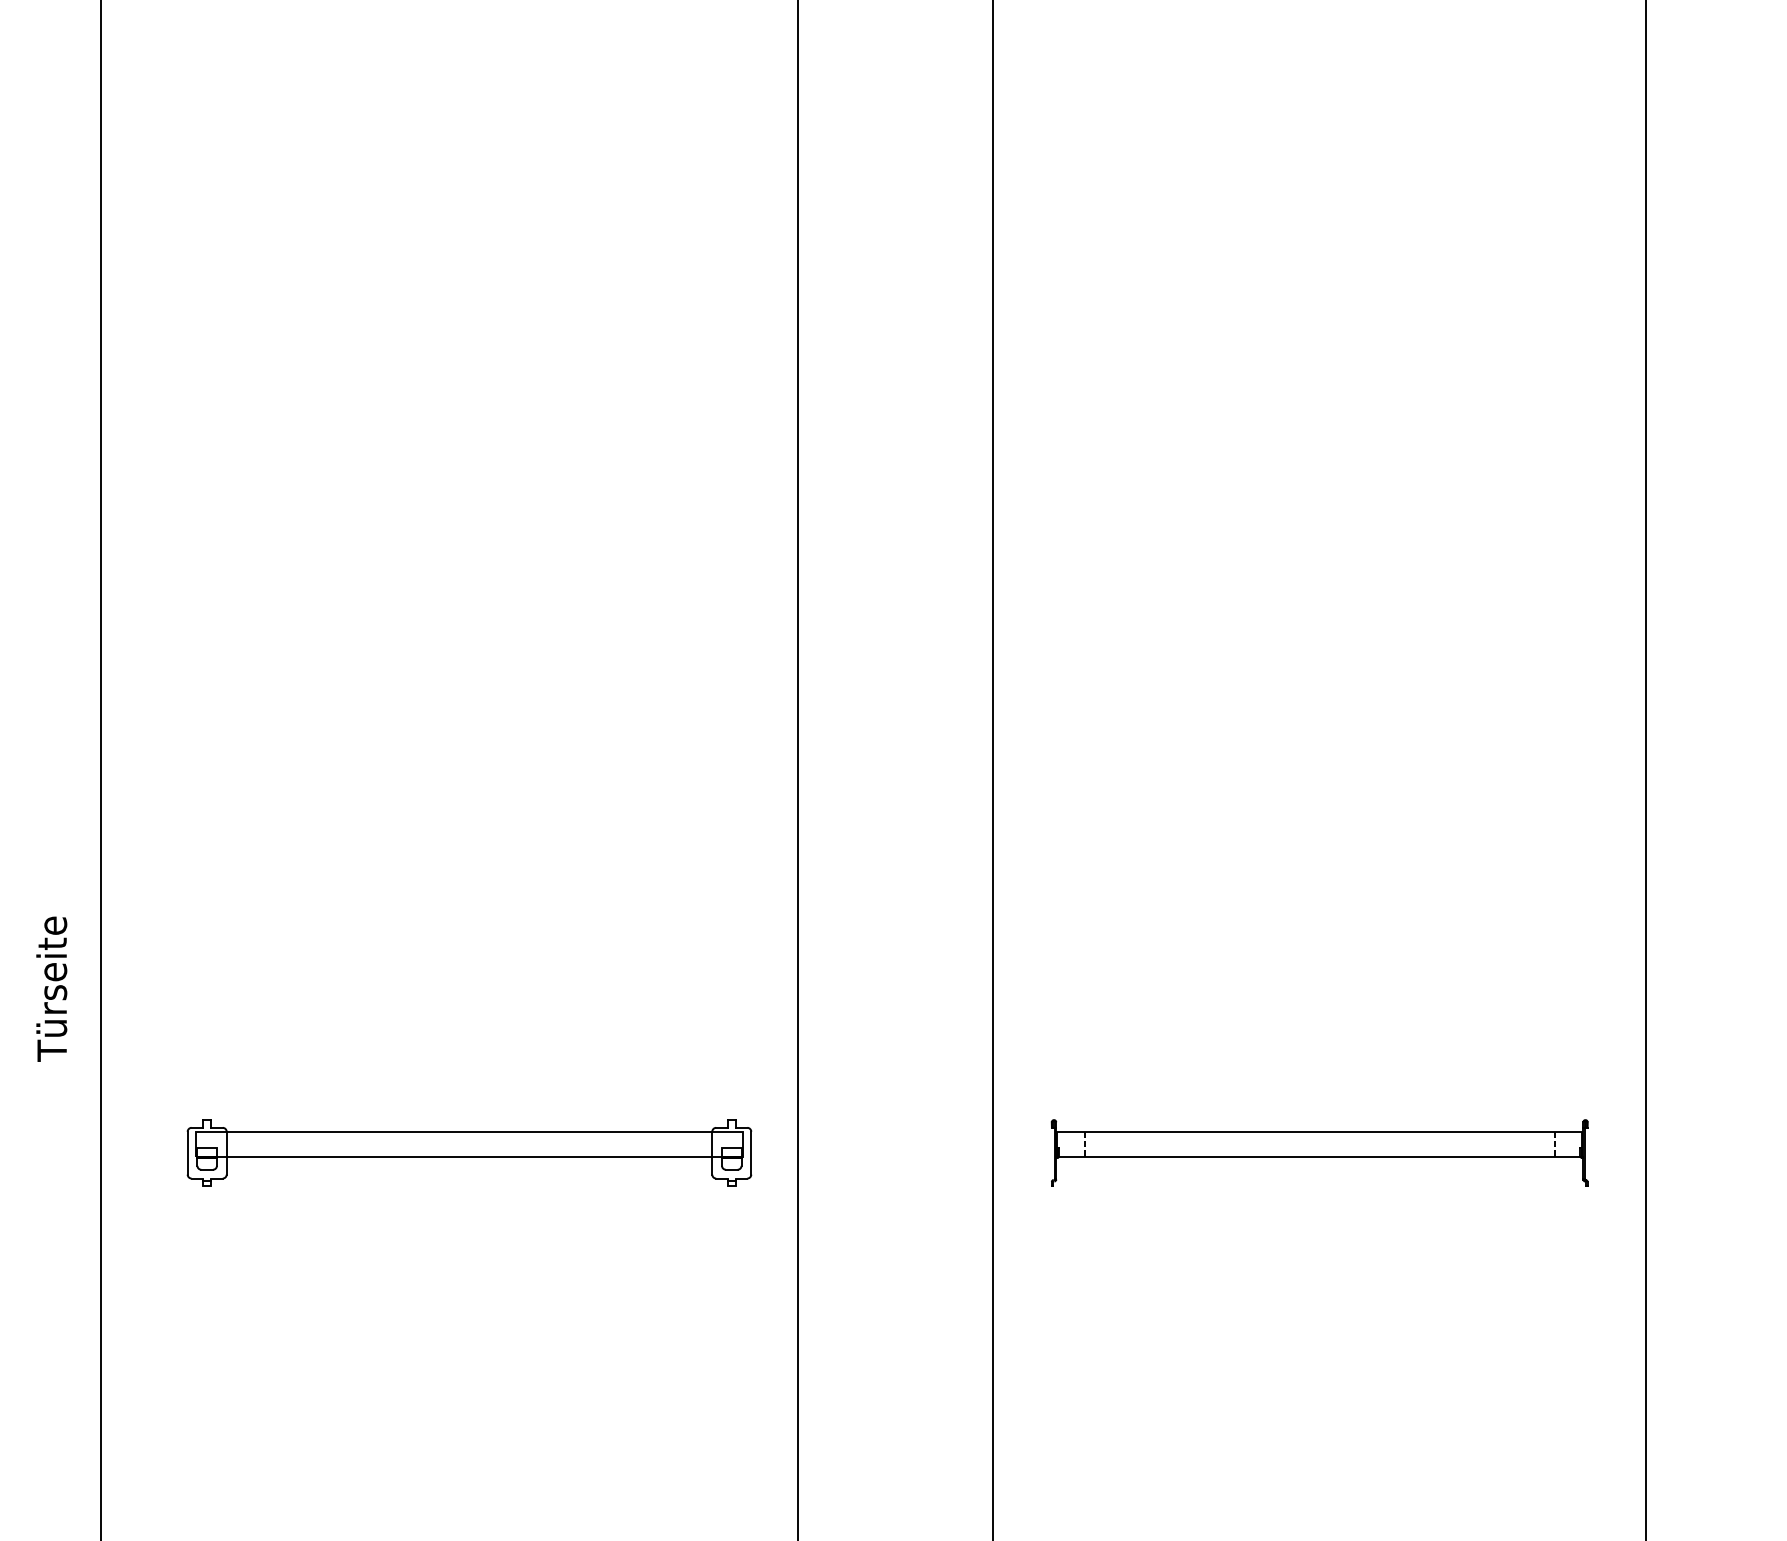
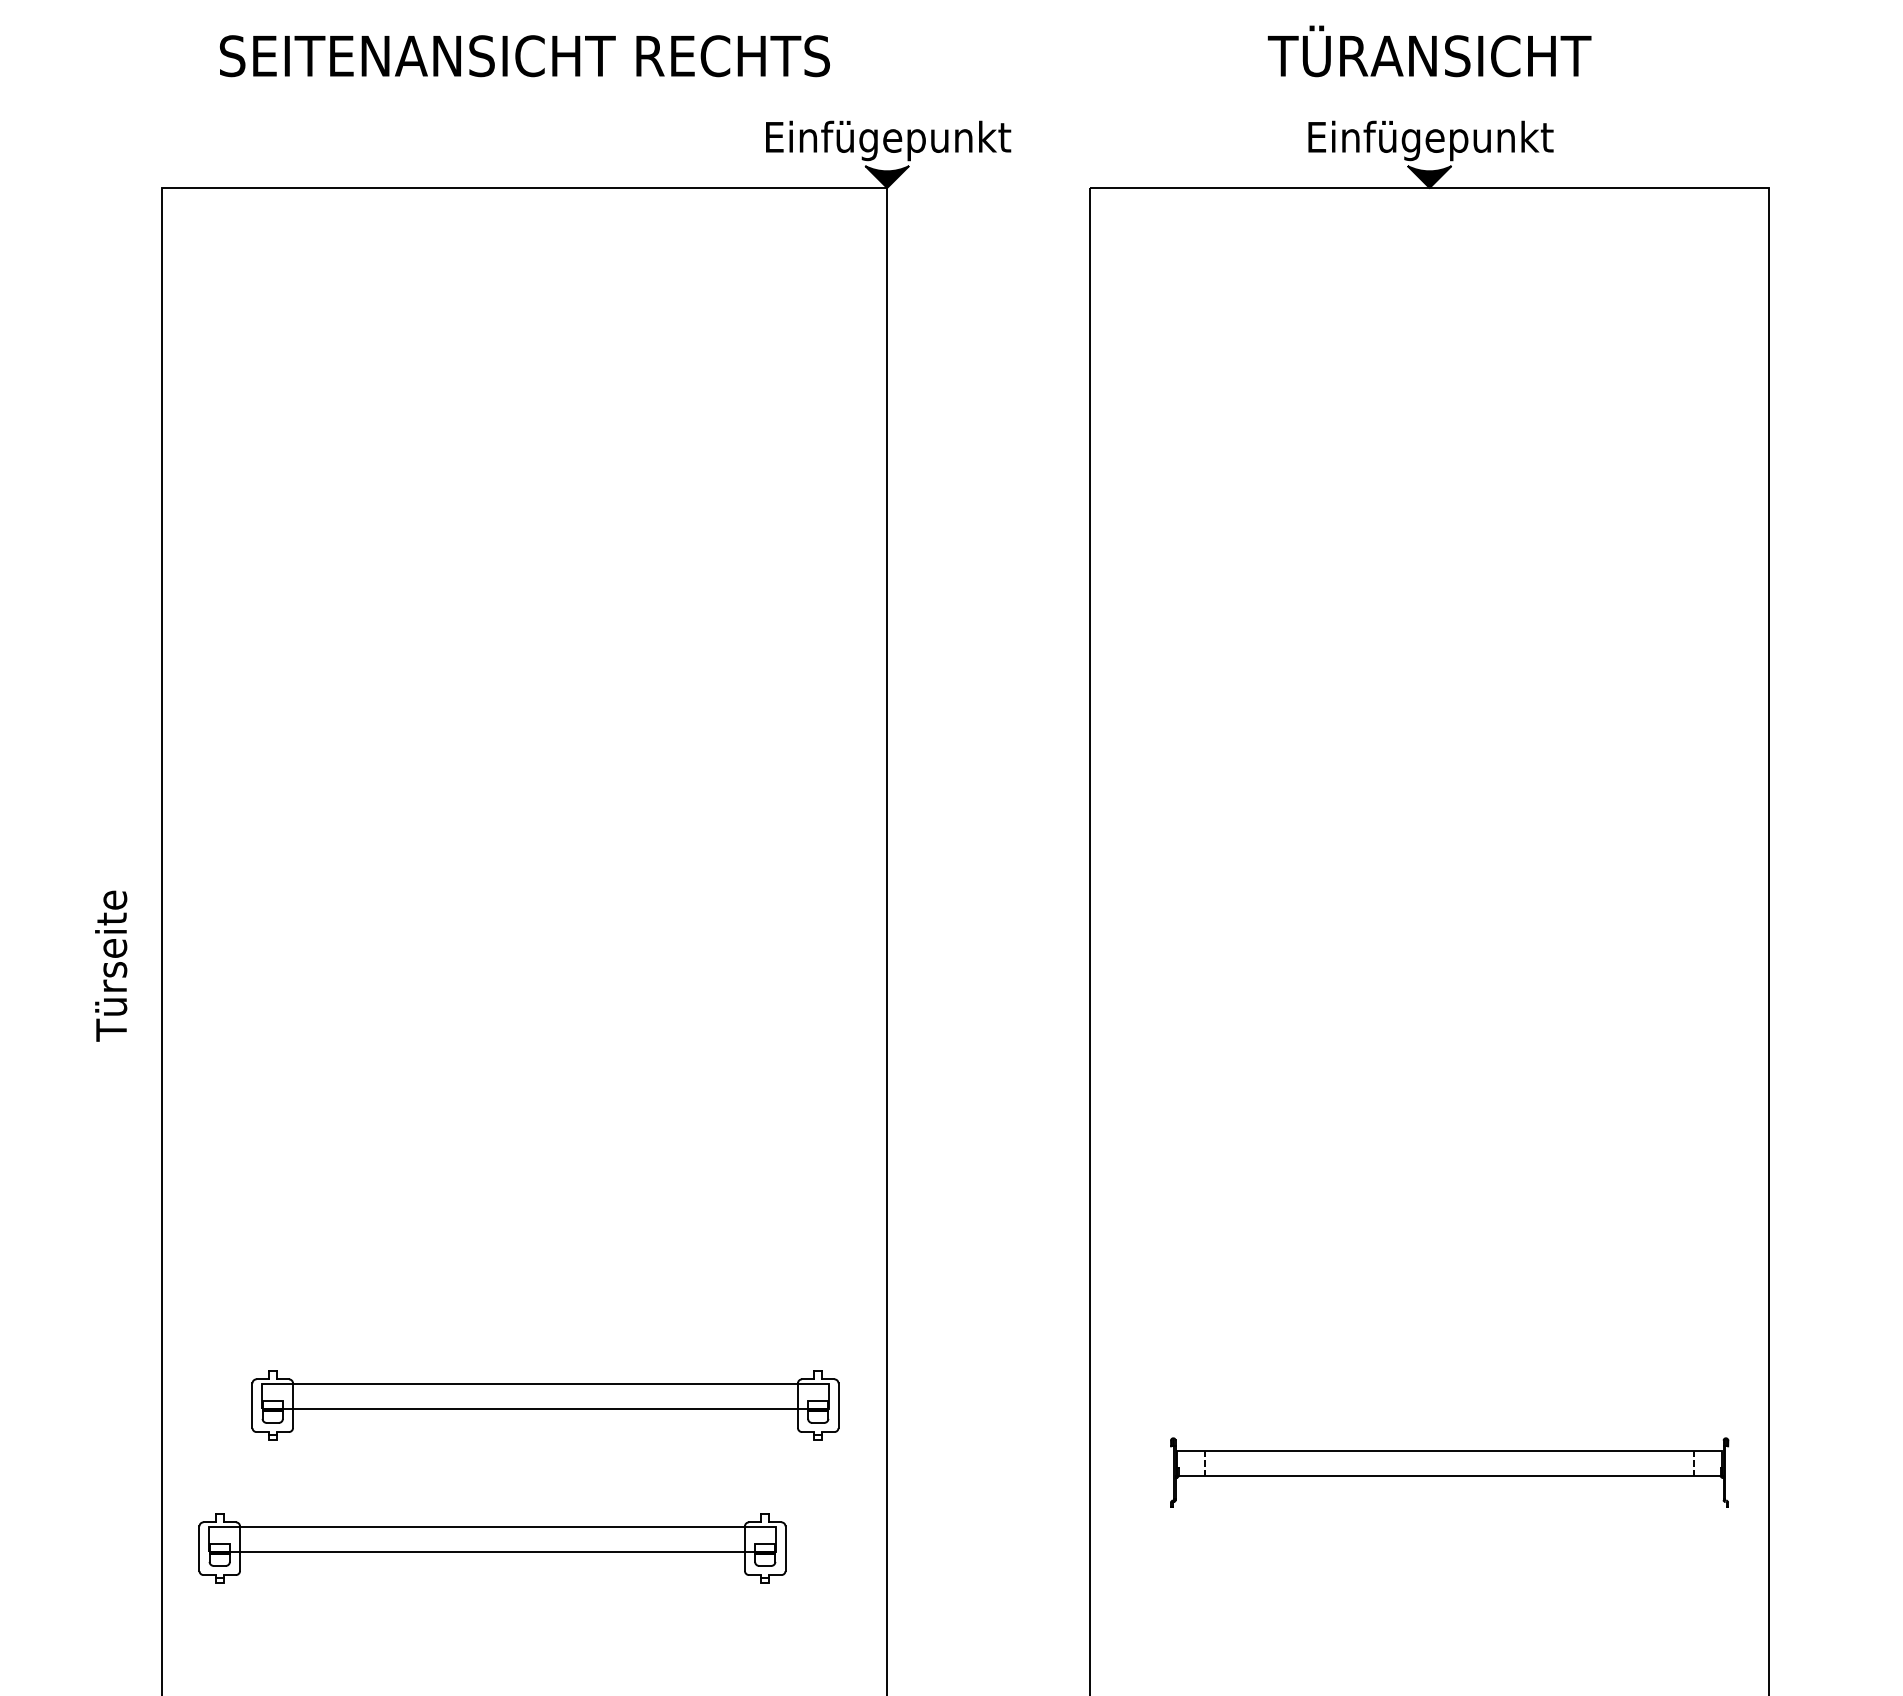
text: (52, 988) -> (111, 965), moved
part: (1319, 1152) -> (1449, 1472), moved
part: (418, 1290) -> (492, 1548), added

